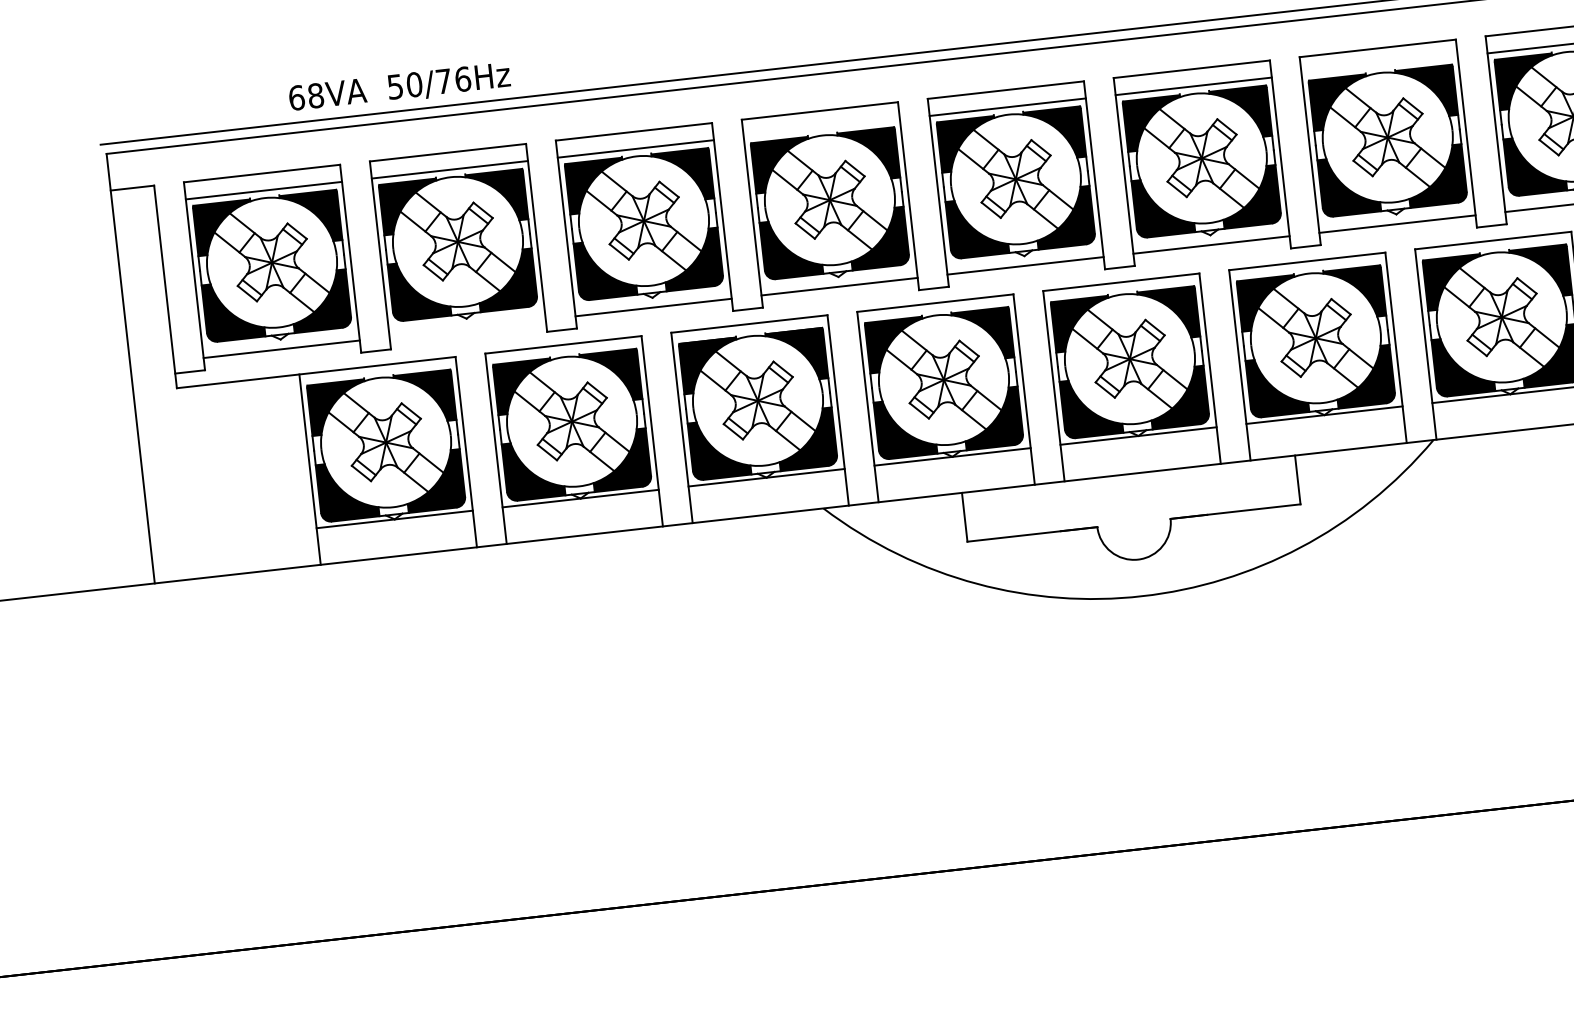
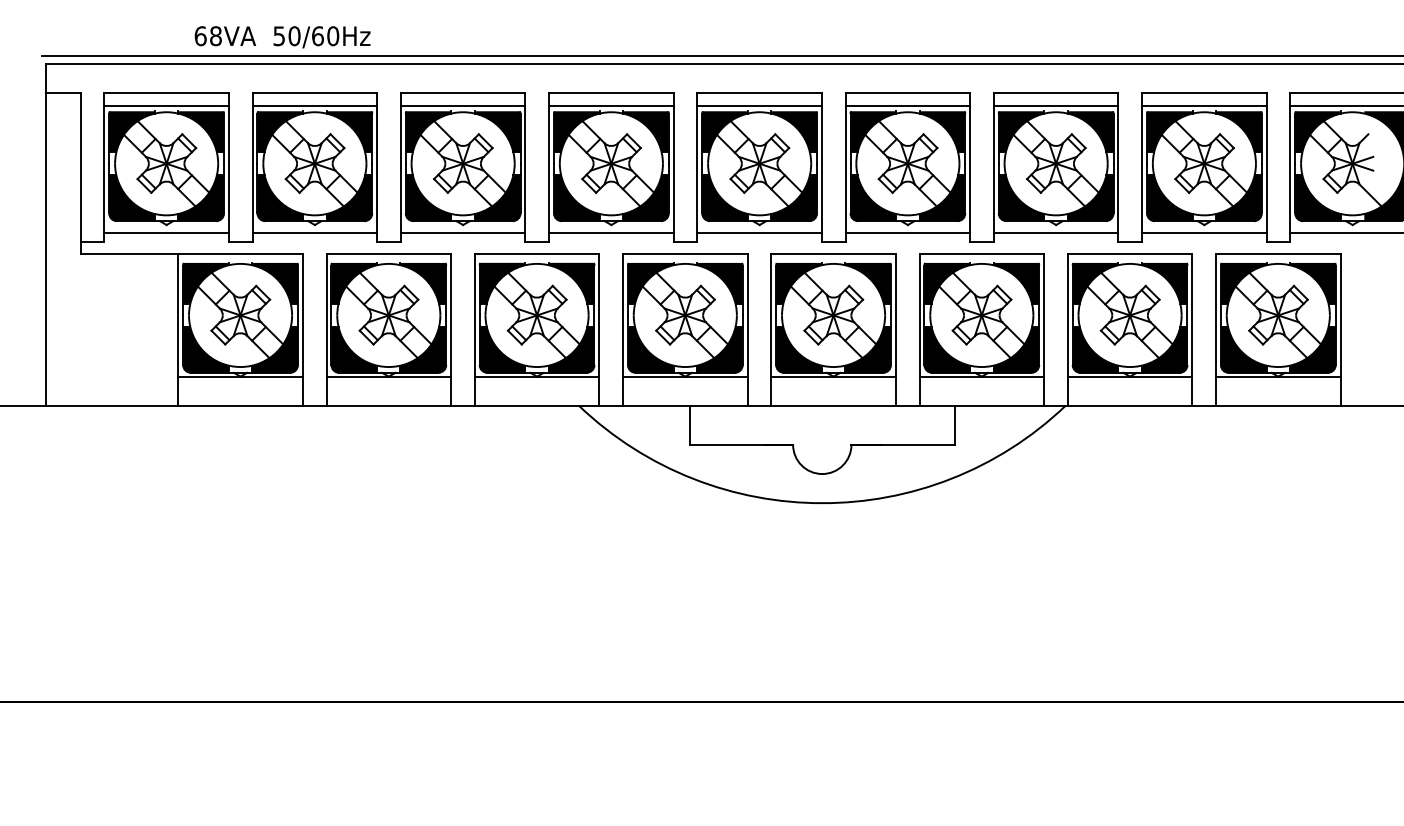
line: (1378, 65) -> (1055, 106), added
text: (453, 80) -> (325, 36), 50/76Hz -> 50/60Hz
line: (821, 128) -> (611, 106), added
line: (467, 328) -> (314, 232), added

